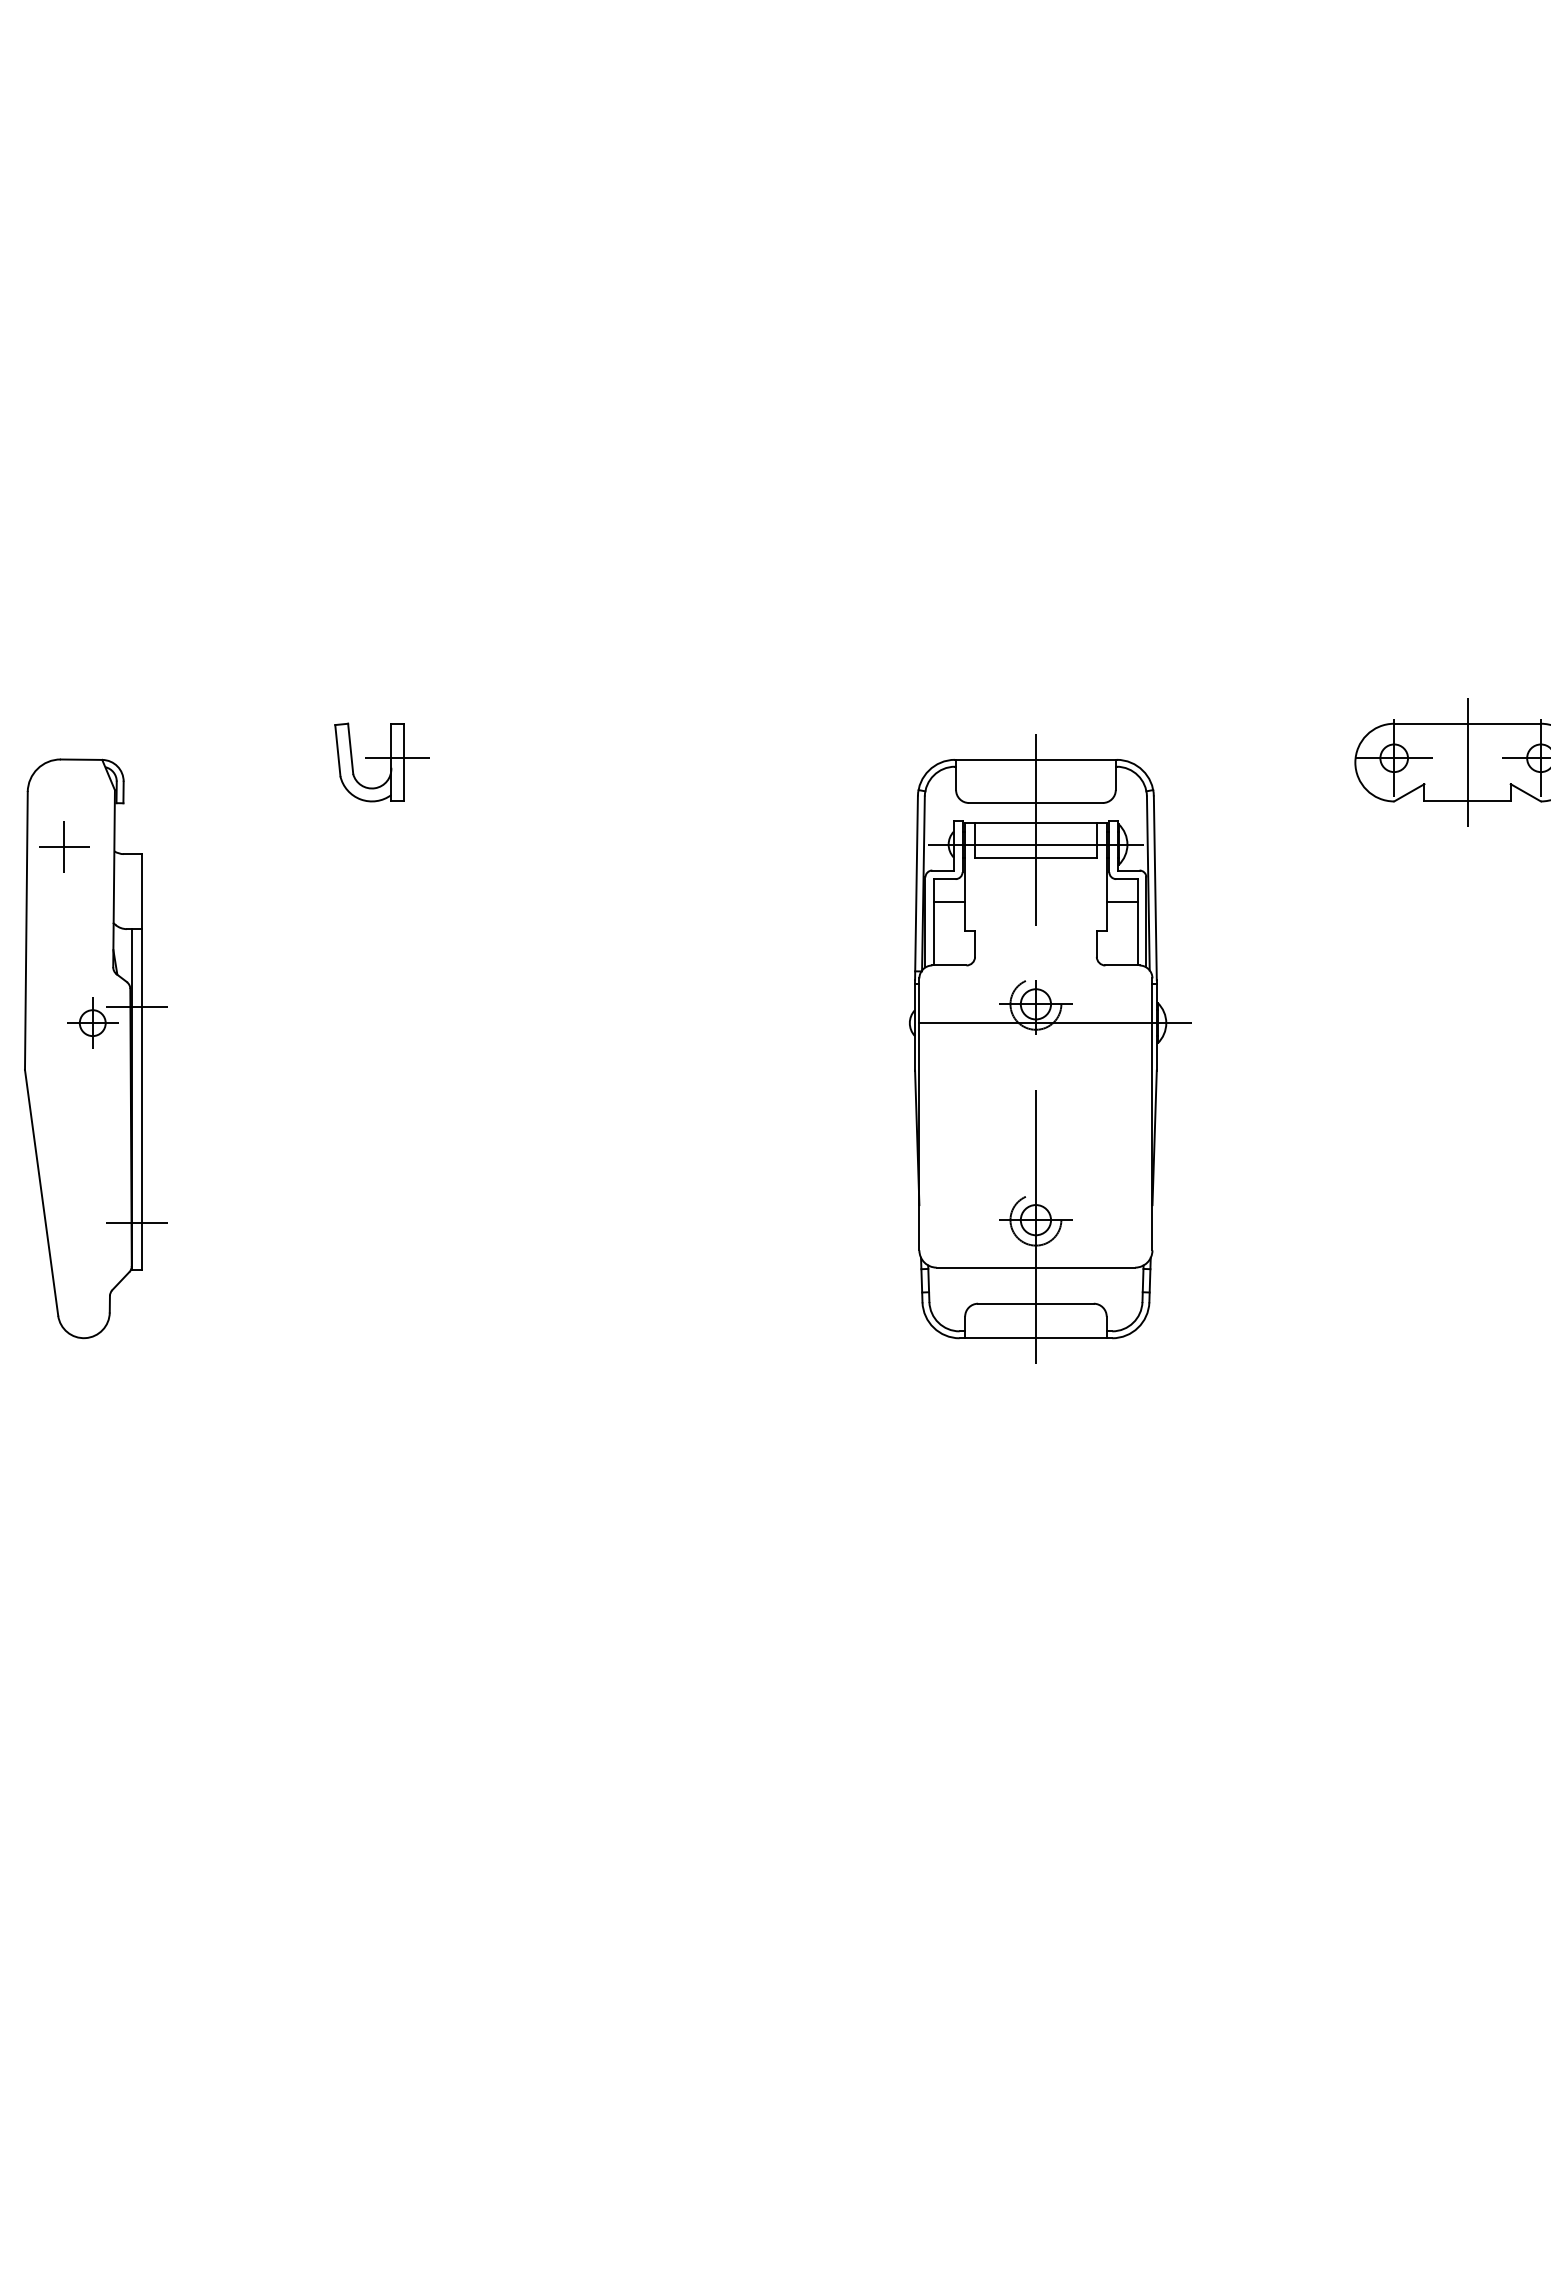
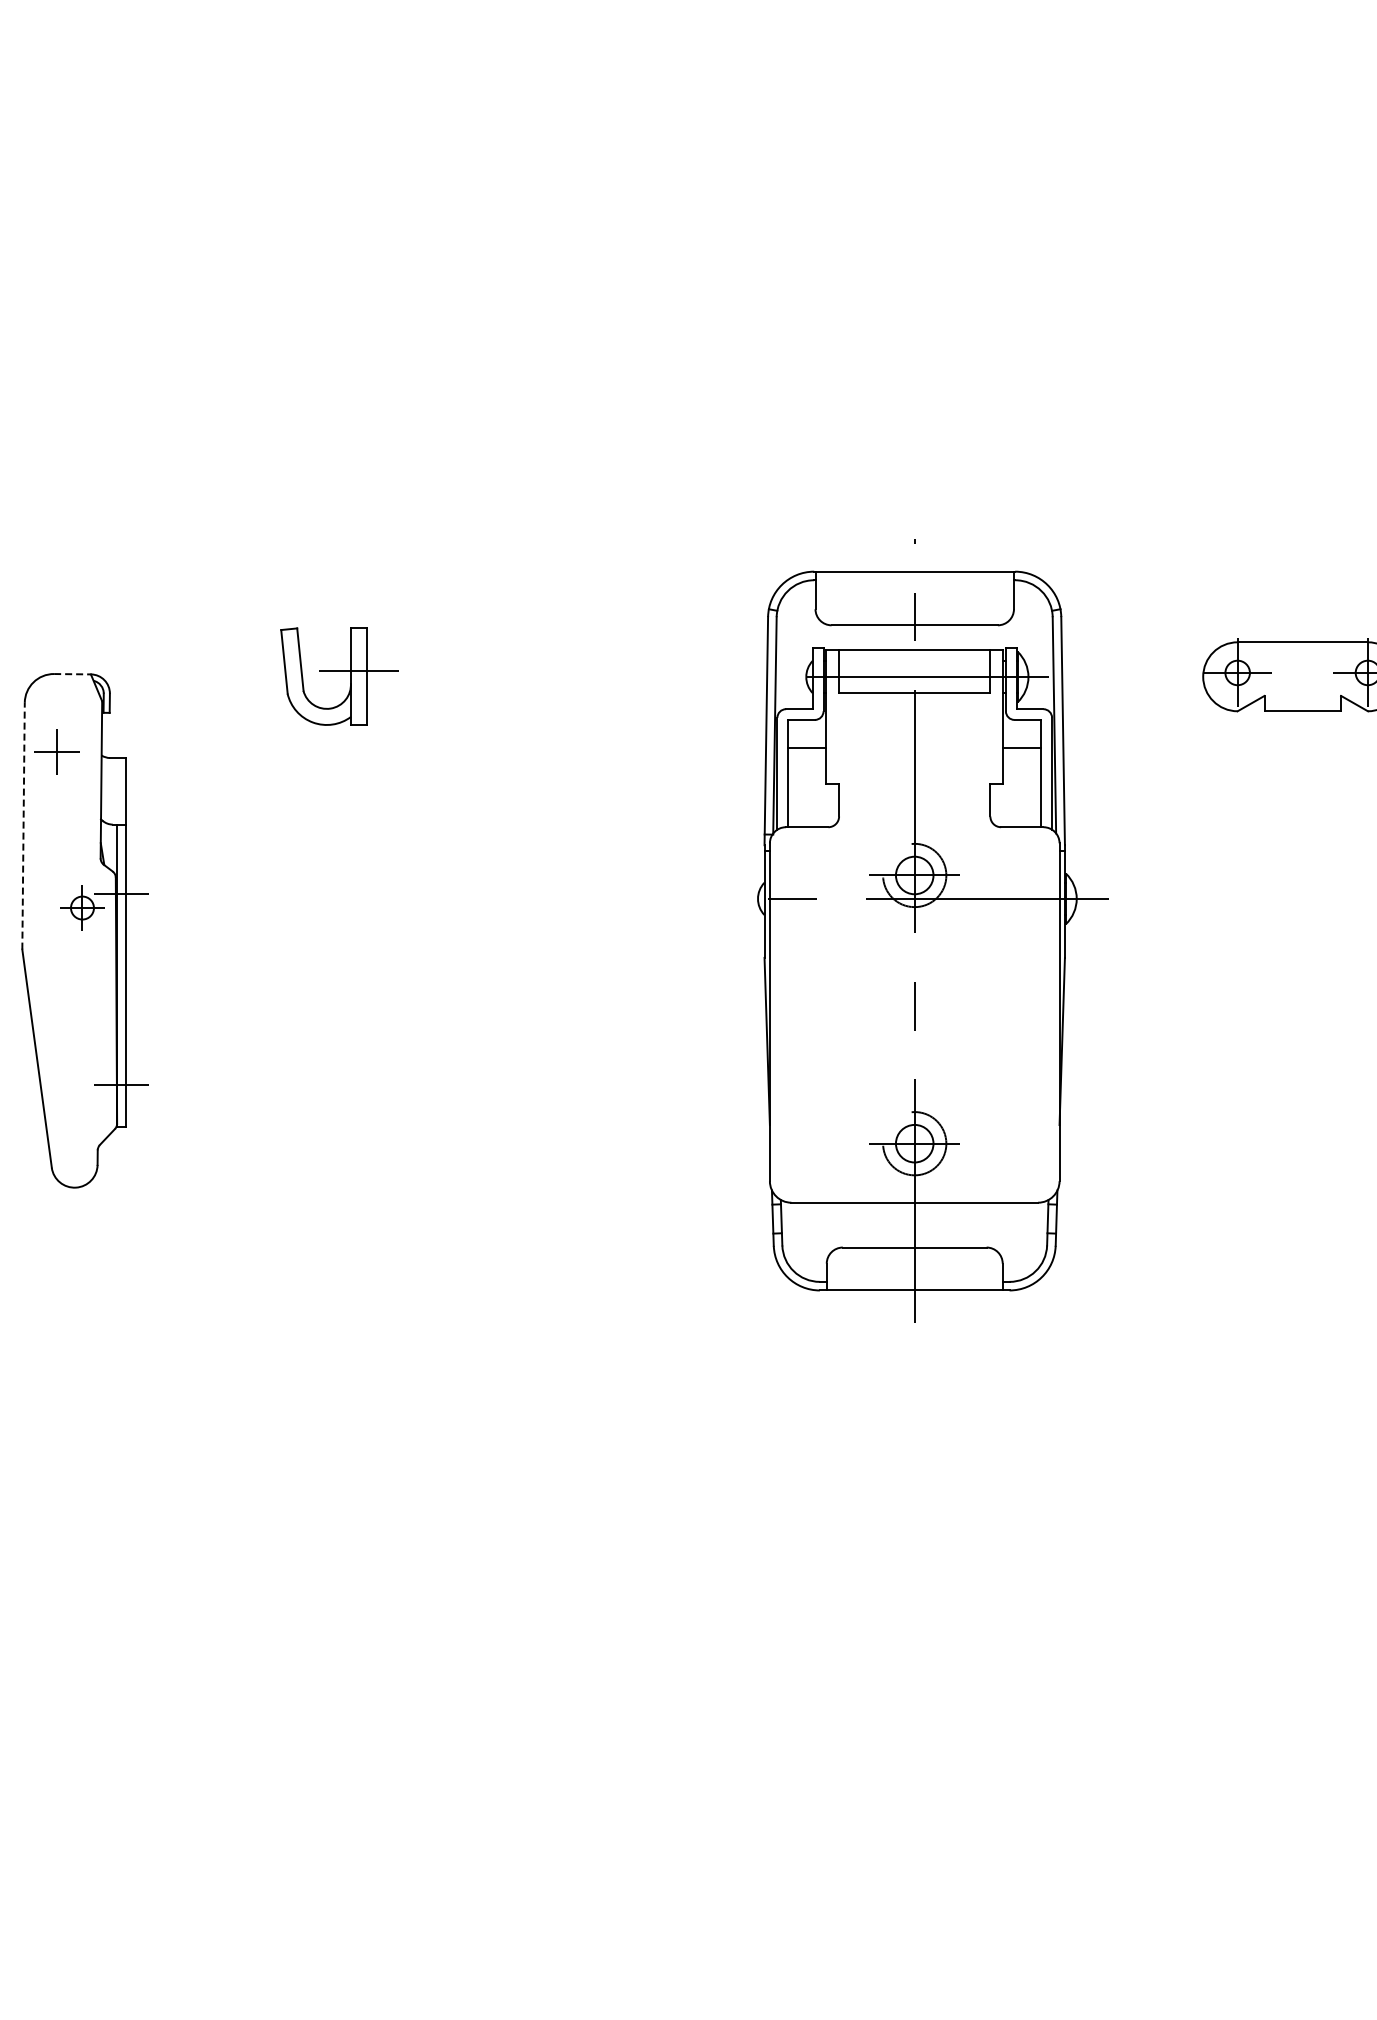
line: (82, 760) -> (73, 674), solid -> dashed
part: (381, 762) -> (338, 676), size x1.4
line: (1467, 762) -> (1302, 676), removed
line: (26, 930) -> (23, 825), solid -> dashed
part: (1049, 1048) -> (931, 930), size x1.4

